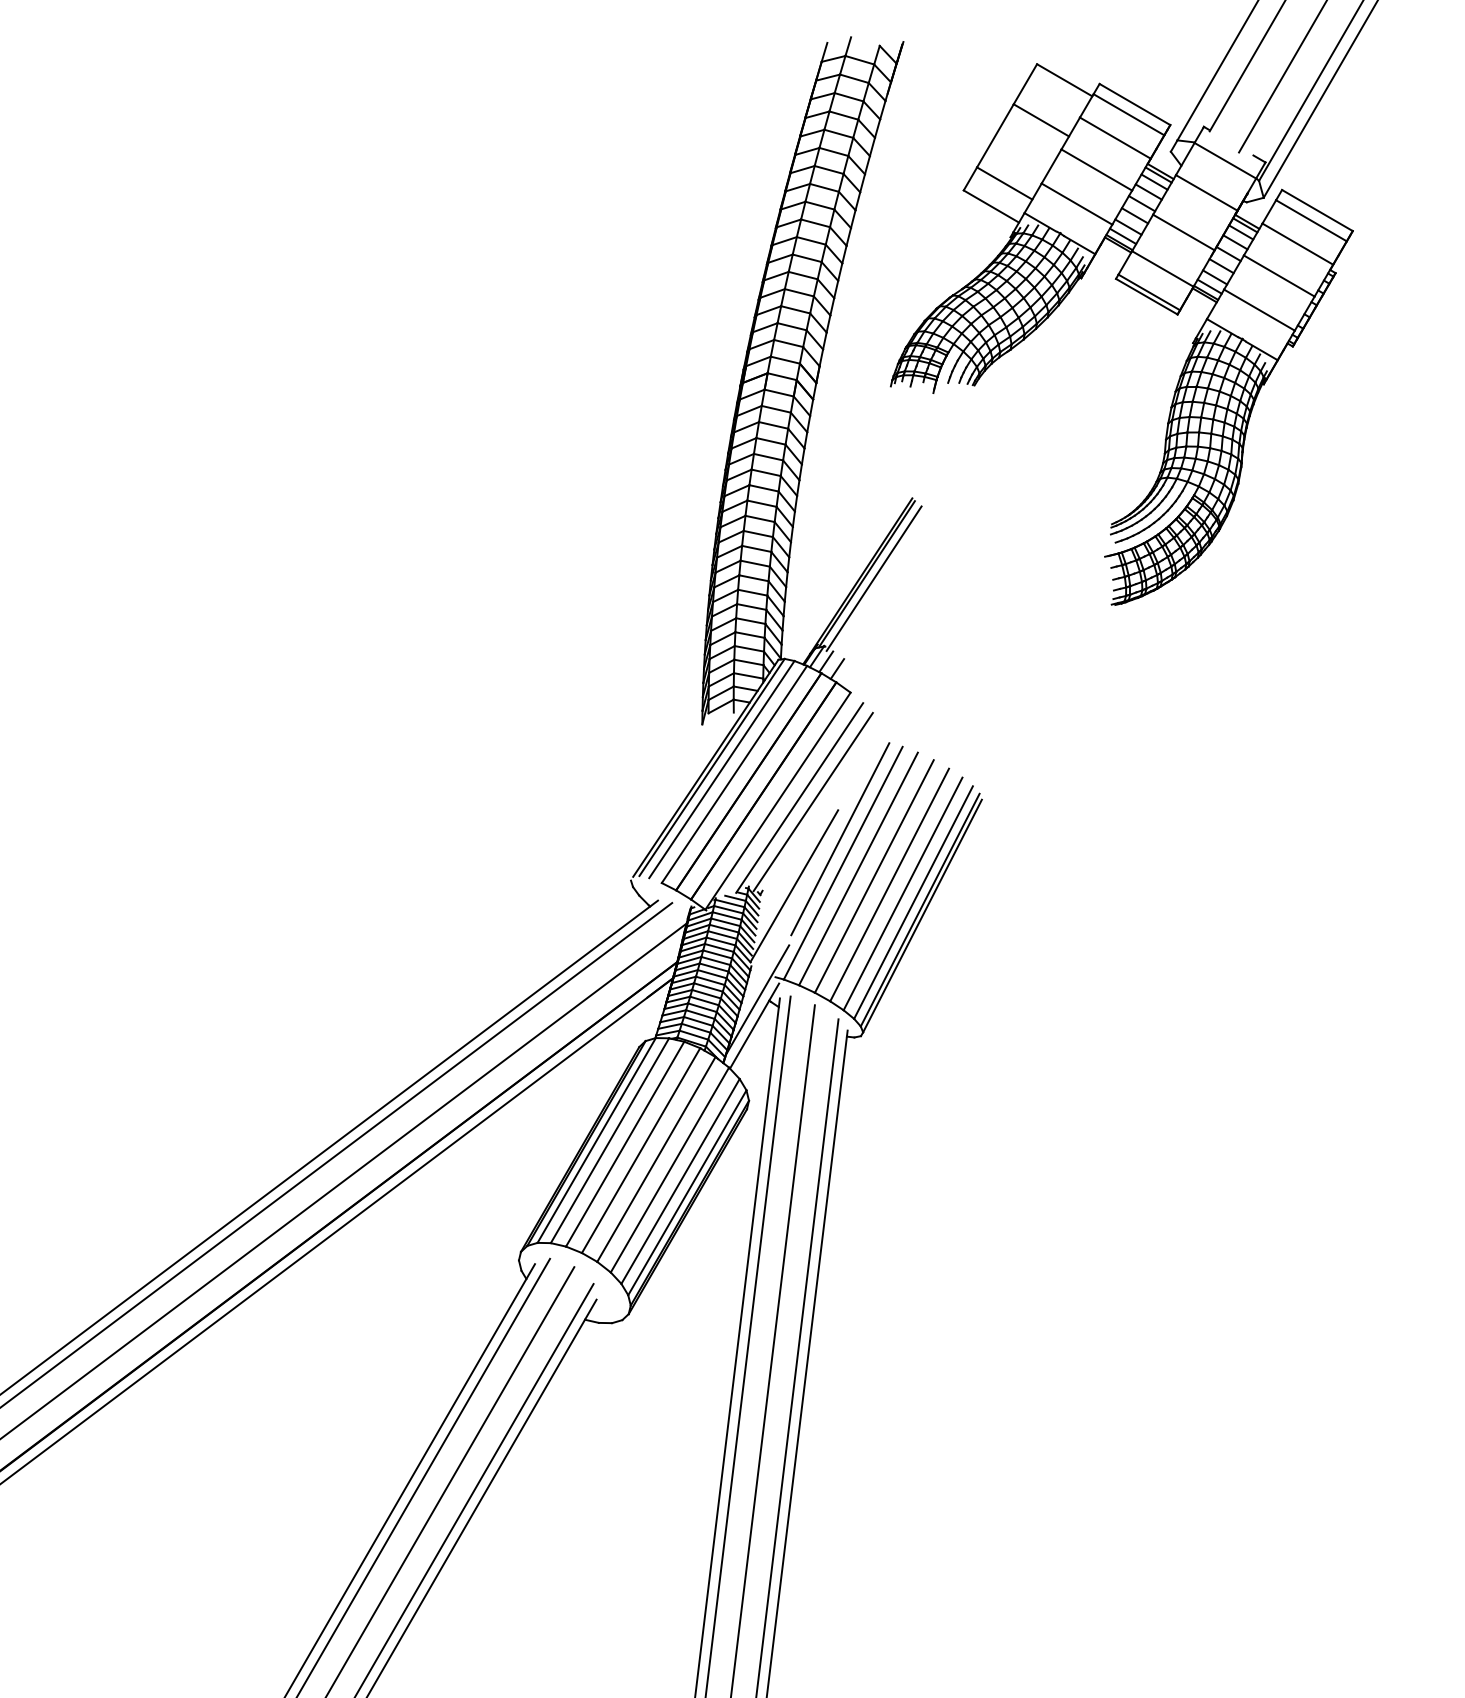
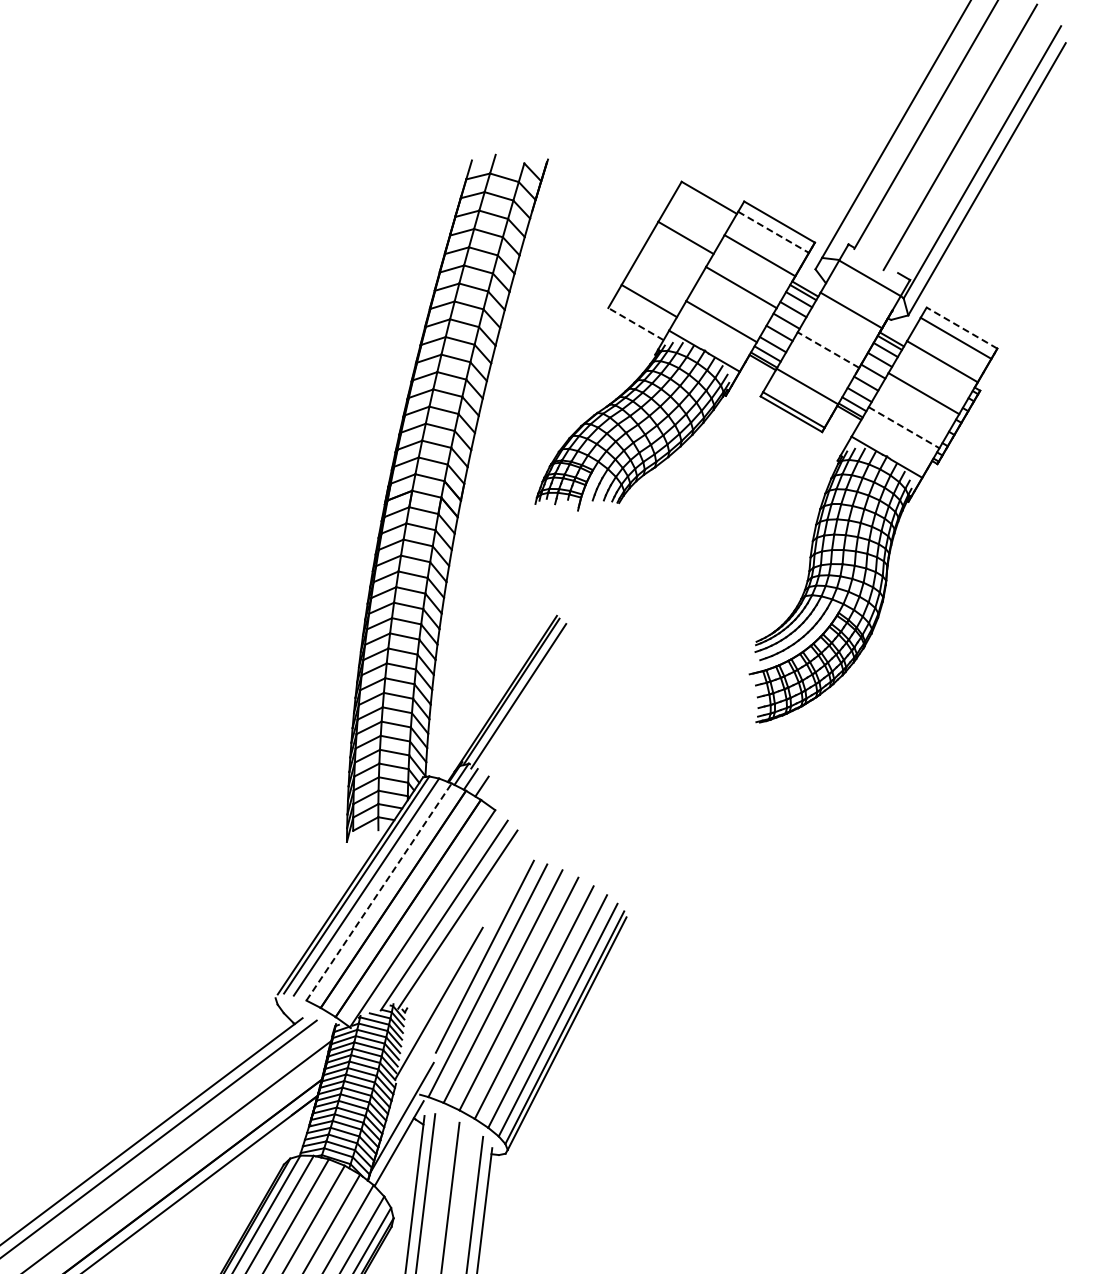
line: (1128, 114) -> (773, 232), solid -> dashed
line: (991, 206) -> (636, 324), solid -> dashed
line: (1317, 210) -> (962, 328), solid -> dashed
line: (1183, 232) -> (828, 350), solid -> dashed
line: (1259, 310) -> (904, 428), solid -> dashed
line: (734, 774) -> (379, 892), solid -> dashed

